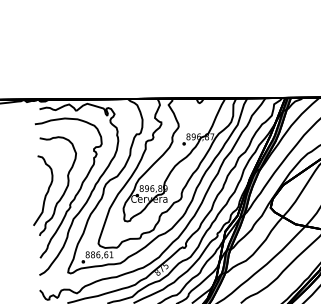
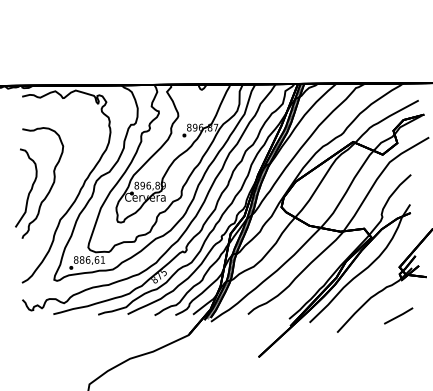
curve: (75, 194) -> (62, 192), removed

